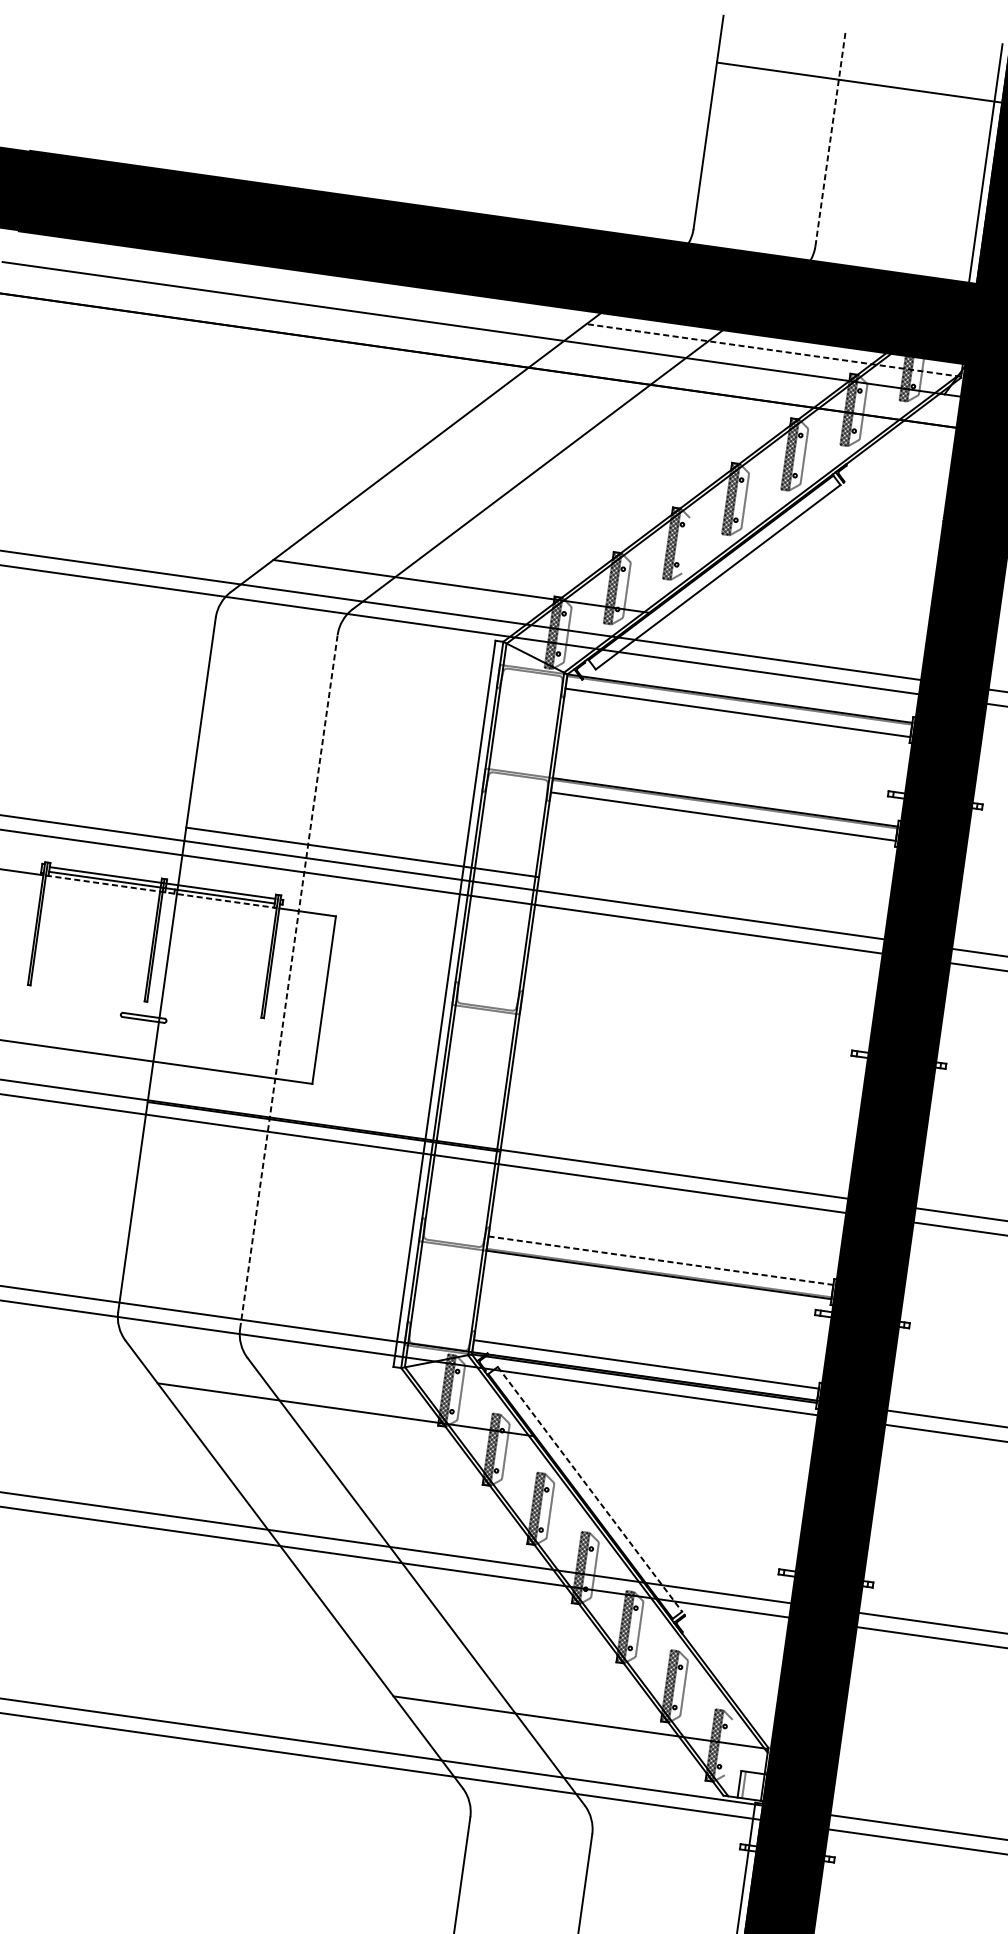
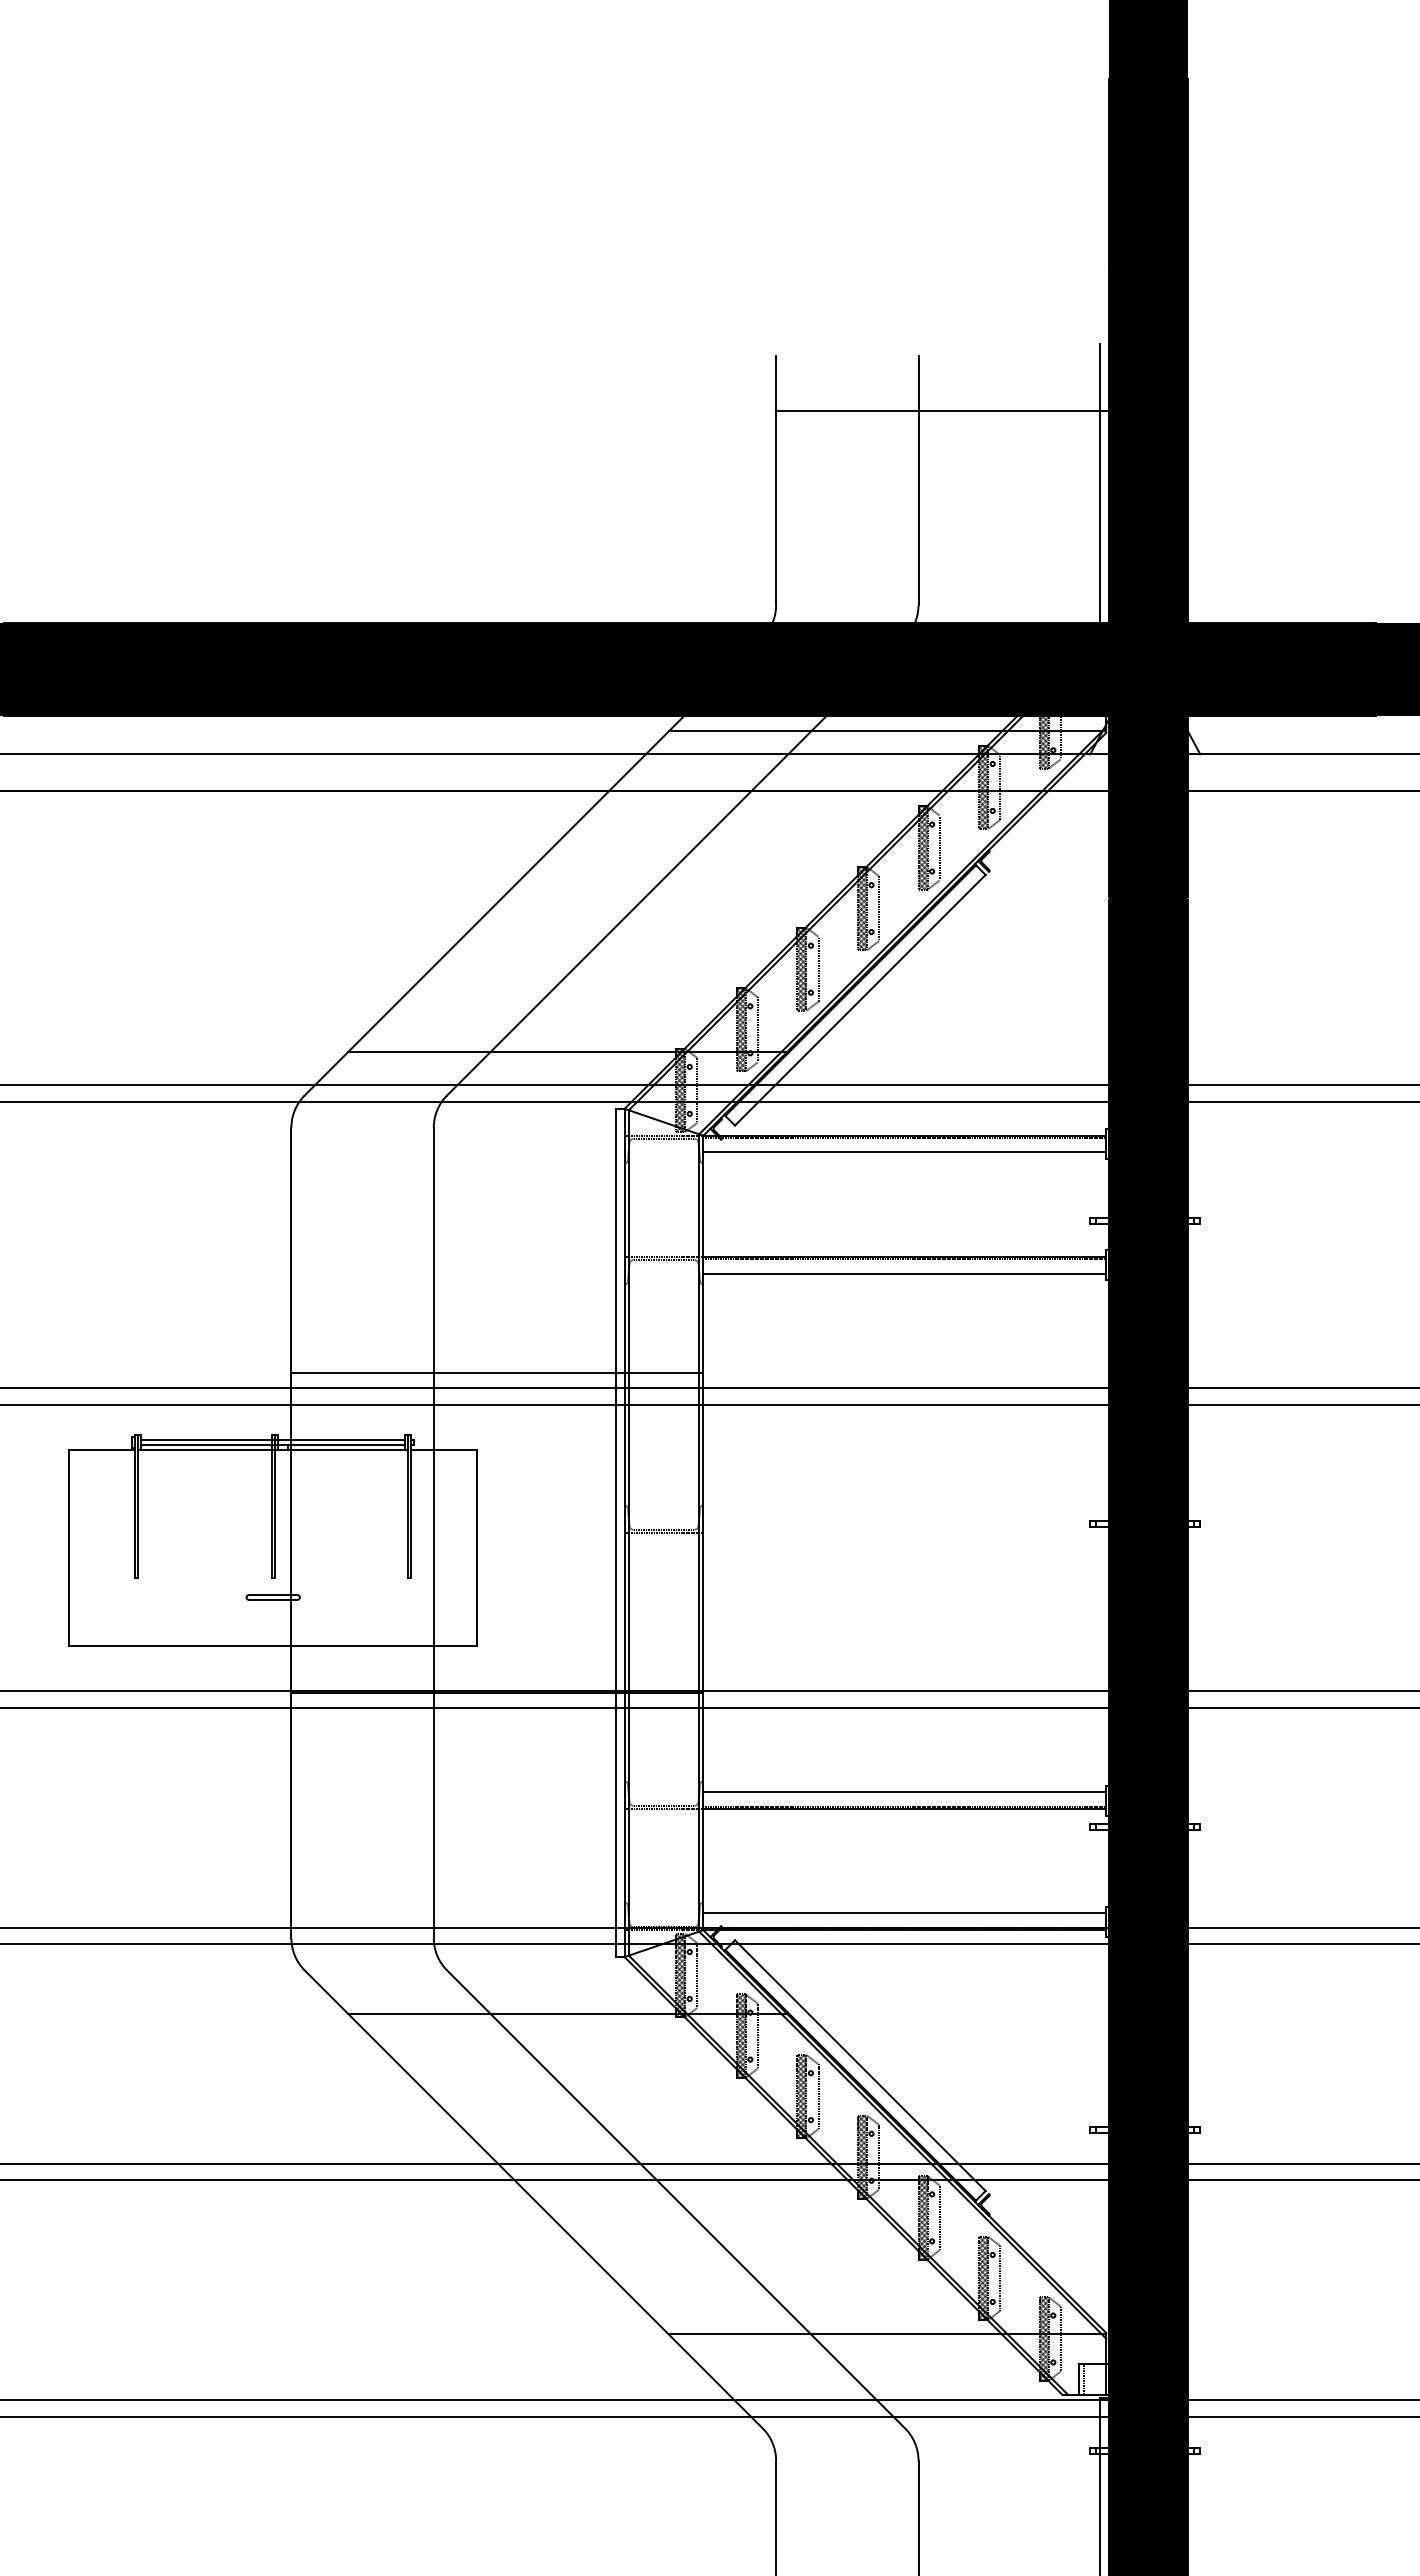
line: (830, 139) -> (918, 480), dashed -> solid
line: (773, 350) -> (887, 731), dashed -> solid
line: (686, 545) -> (818, 968), added
line: (161, 892) -> (273, 1450), dashed -> solid
line: (288, 981) -> (433, 1532), dashed -> solid
line: (661, 1260) -> (905, 1792), dashed -> solid
line: (590, 1490) -> (860, 2066), dashed -> solid
line: (728, 1747) -> (1060, 2338), added

